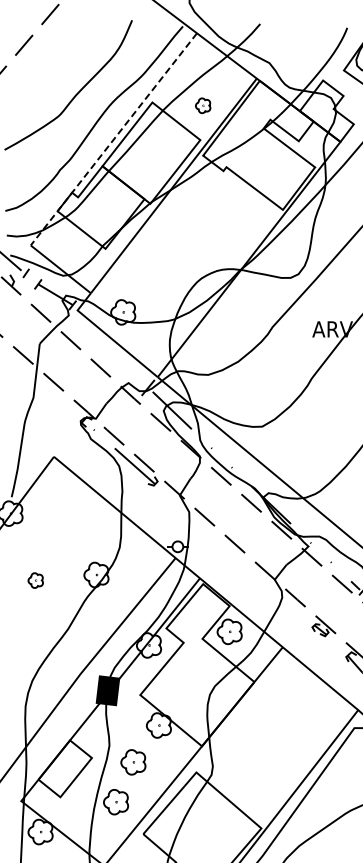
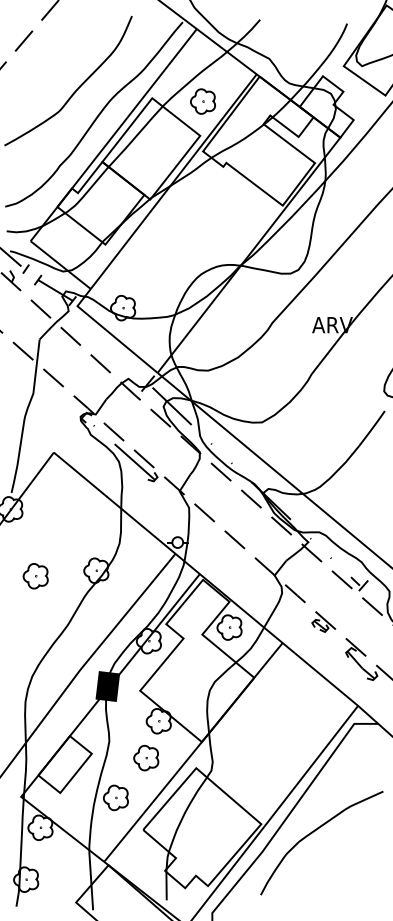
part: (202, 105) -> (202, 101), size x1.67
line: (112, 140) -> (112, 136), dashed -> solid
part: (35, 580) -> (35, 576), size x1.67
part: (133, 762) -> (146, 758), moved

